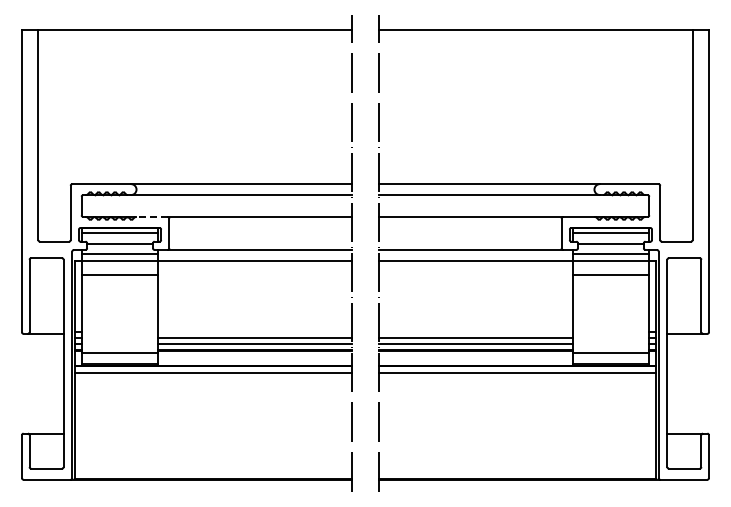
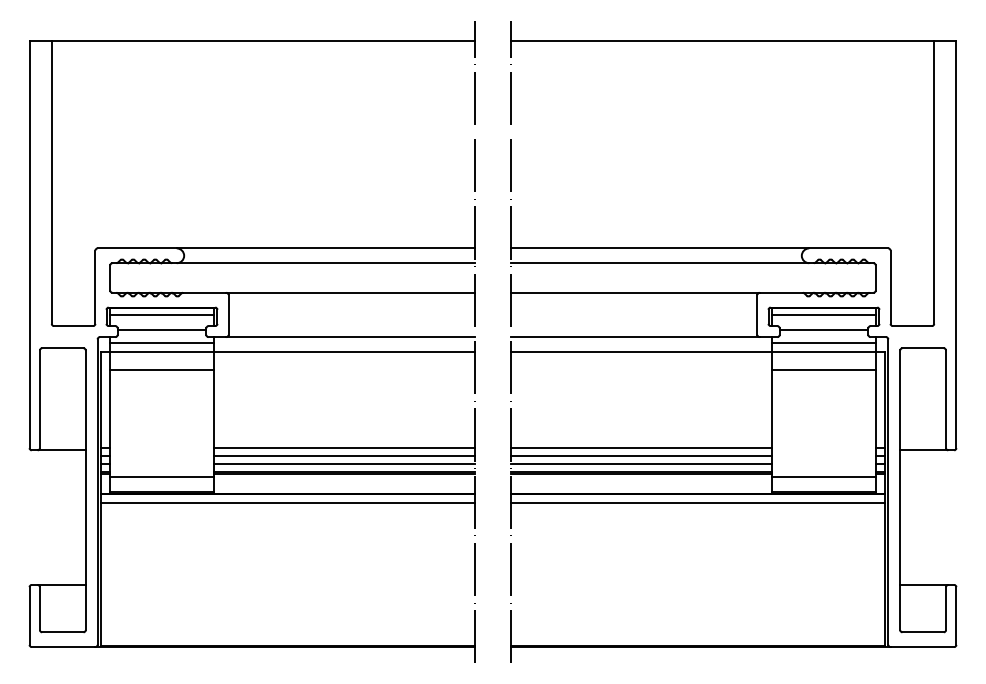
line: (151, 217) -> (204, 293), dashed -> solid
line: (254, 332) -> (343, 448), added
line: (475, 332) -> (641, 448), added

